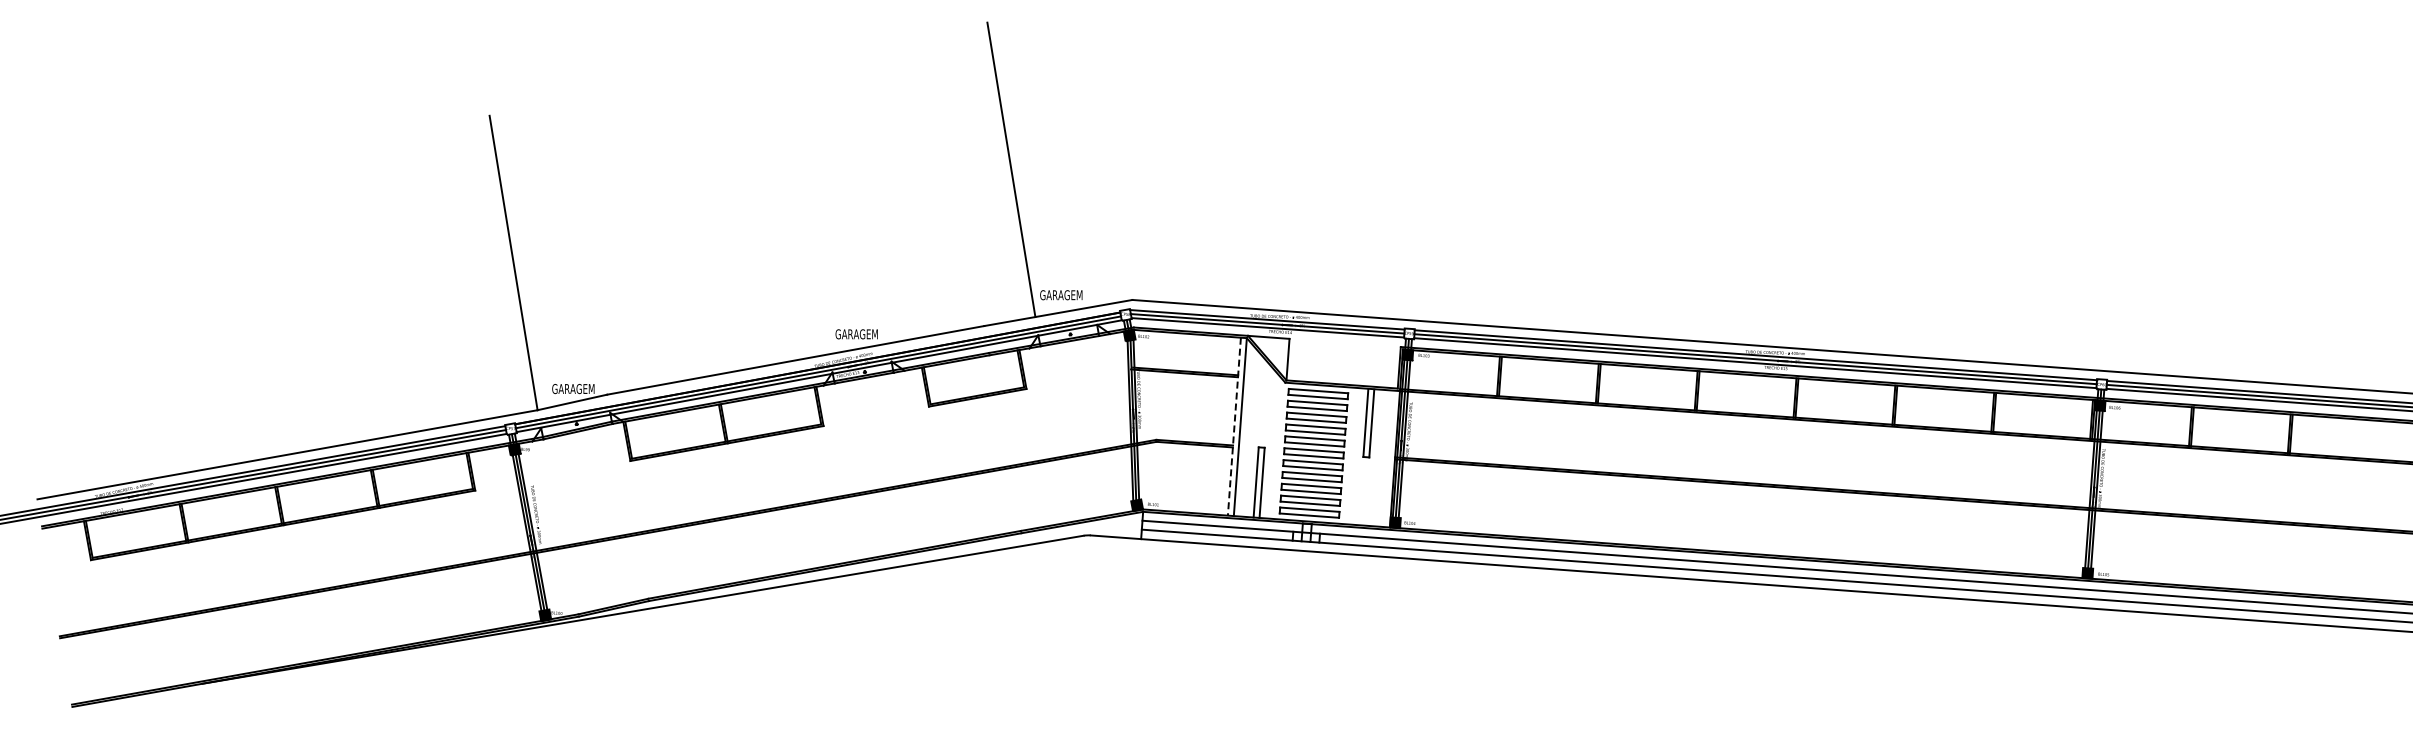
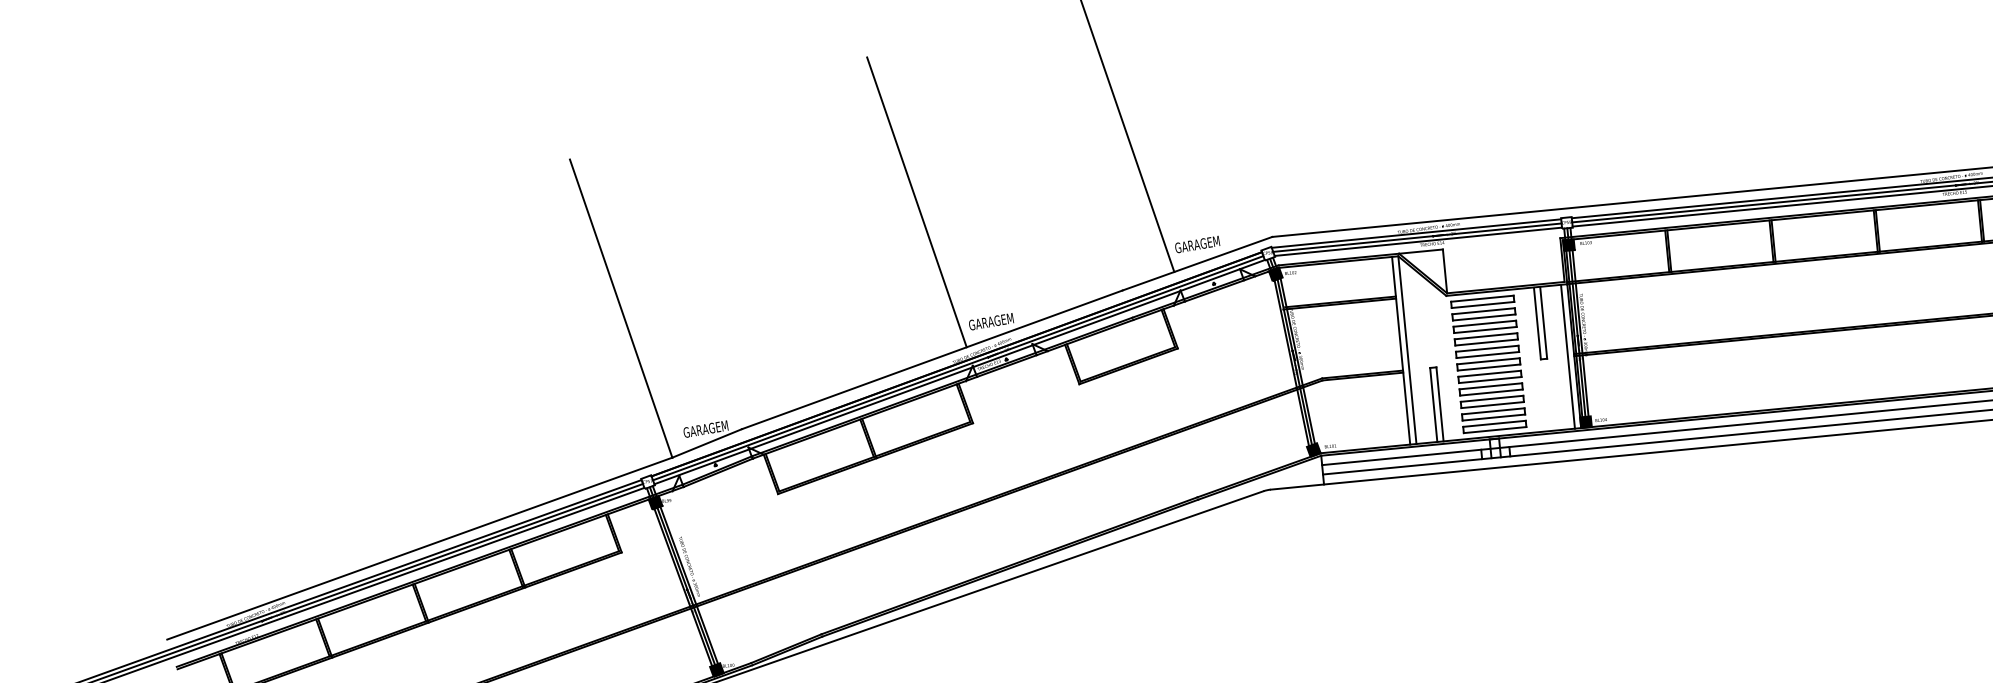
line: (806, 210) -> (916, 201), added
line: (1234, 427) -> (1401, 351), dashed -> solid
line: (1389, 459) -> (1568, 357), added

